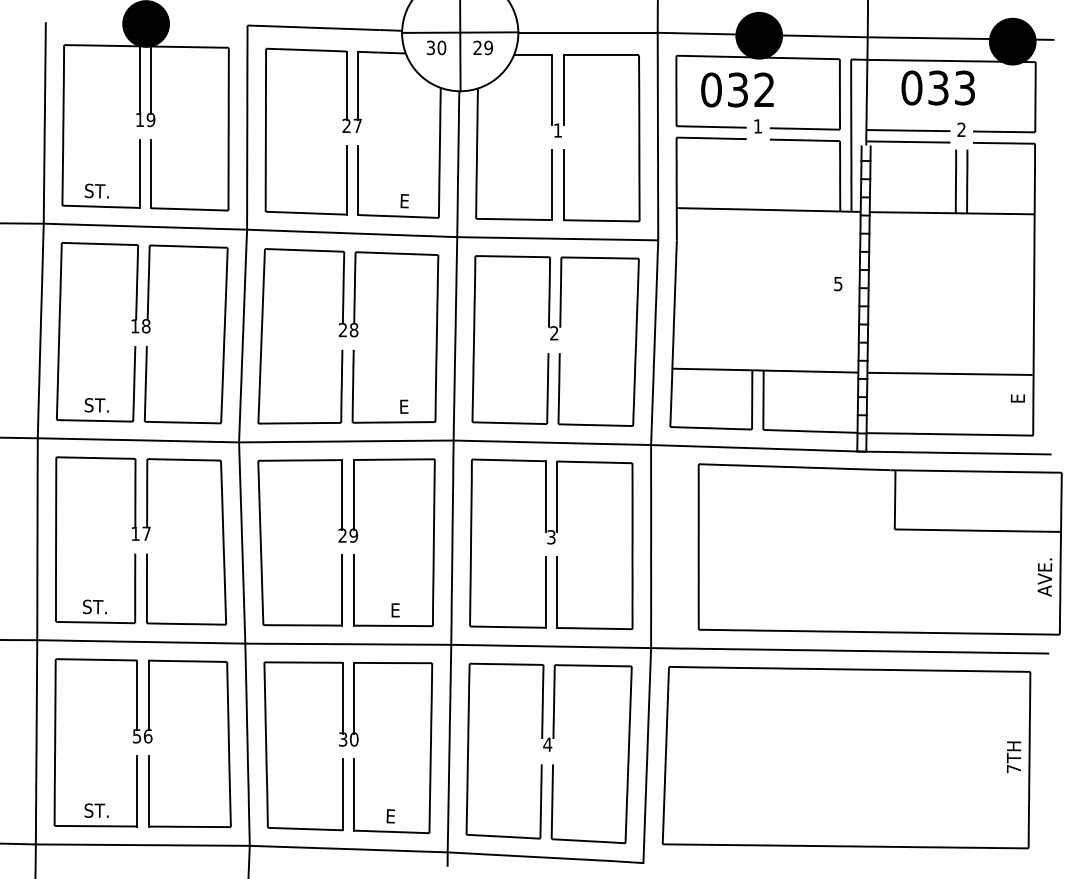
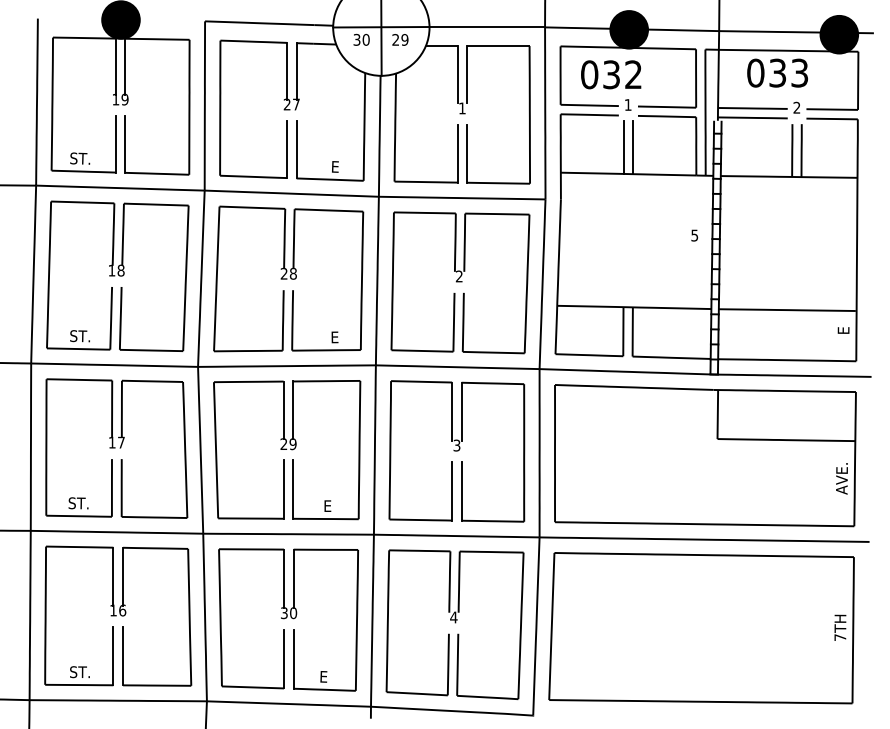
line: (752, 177) -> (623, 147), added
line: (764, 177) -> (633, 147), added
part: (879, 549) -> (704, 455), moved
text: (137, 736) -> (113, 610), 56 -> 16

